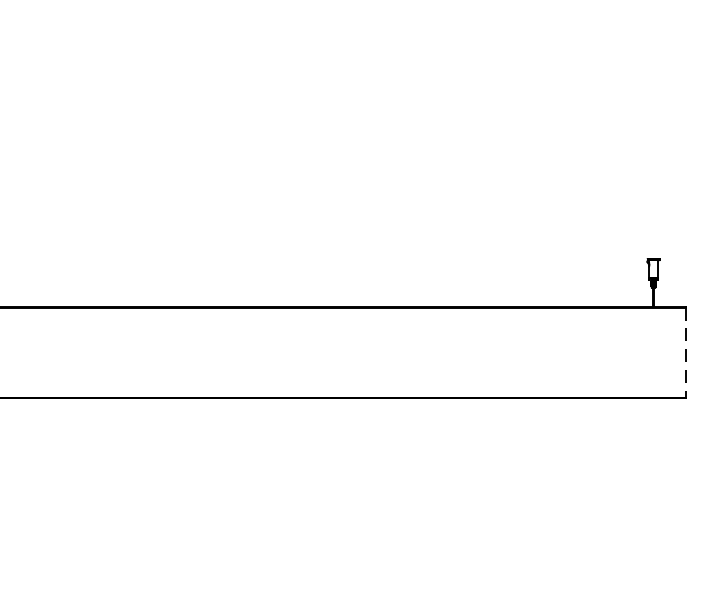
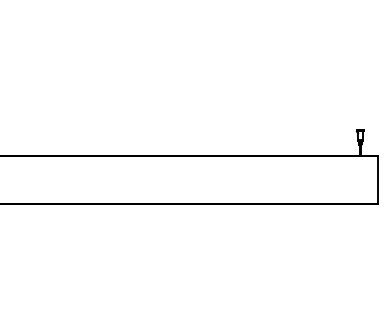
line: (685, 351) -> (377, 179), dashed -> solid

